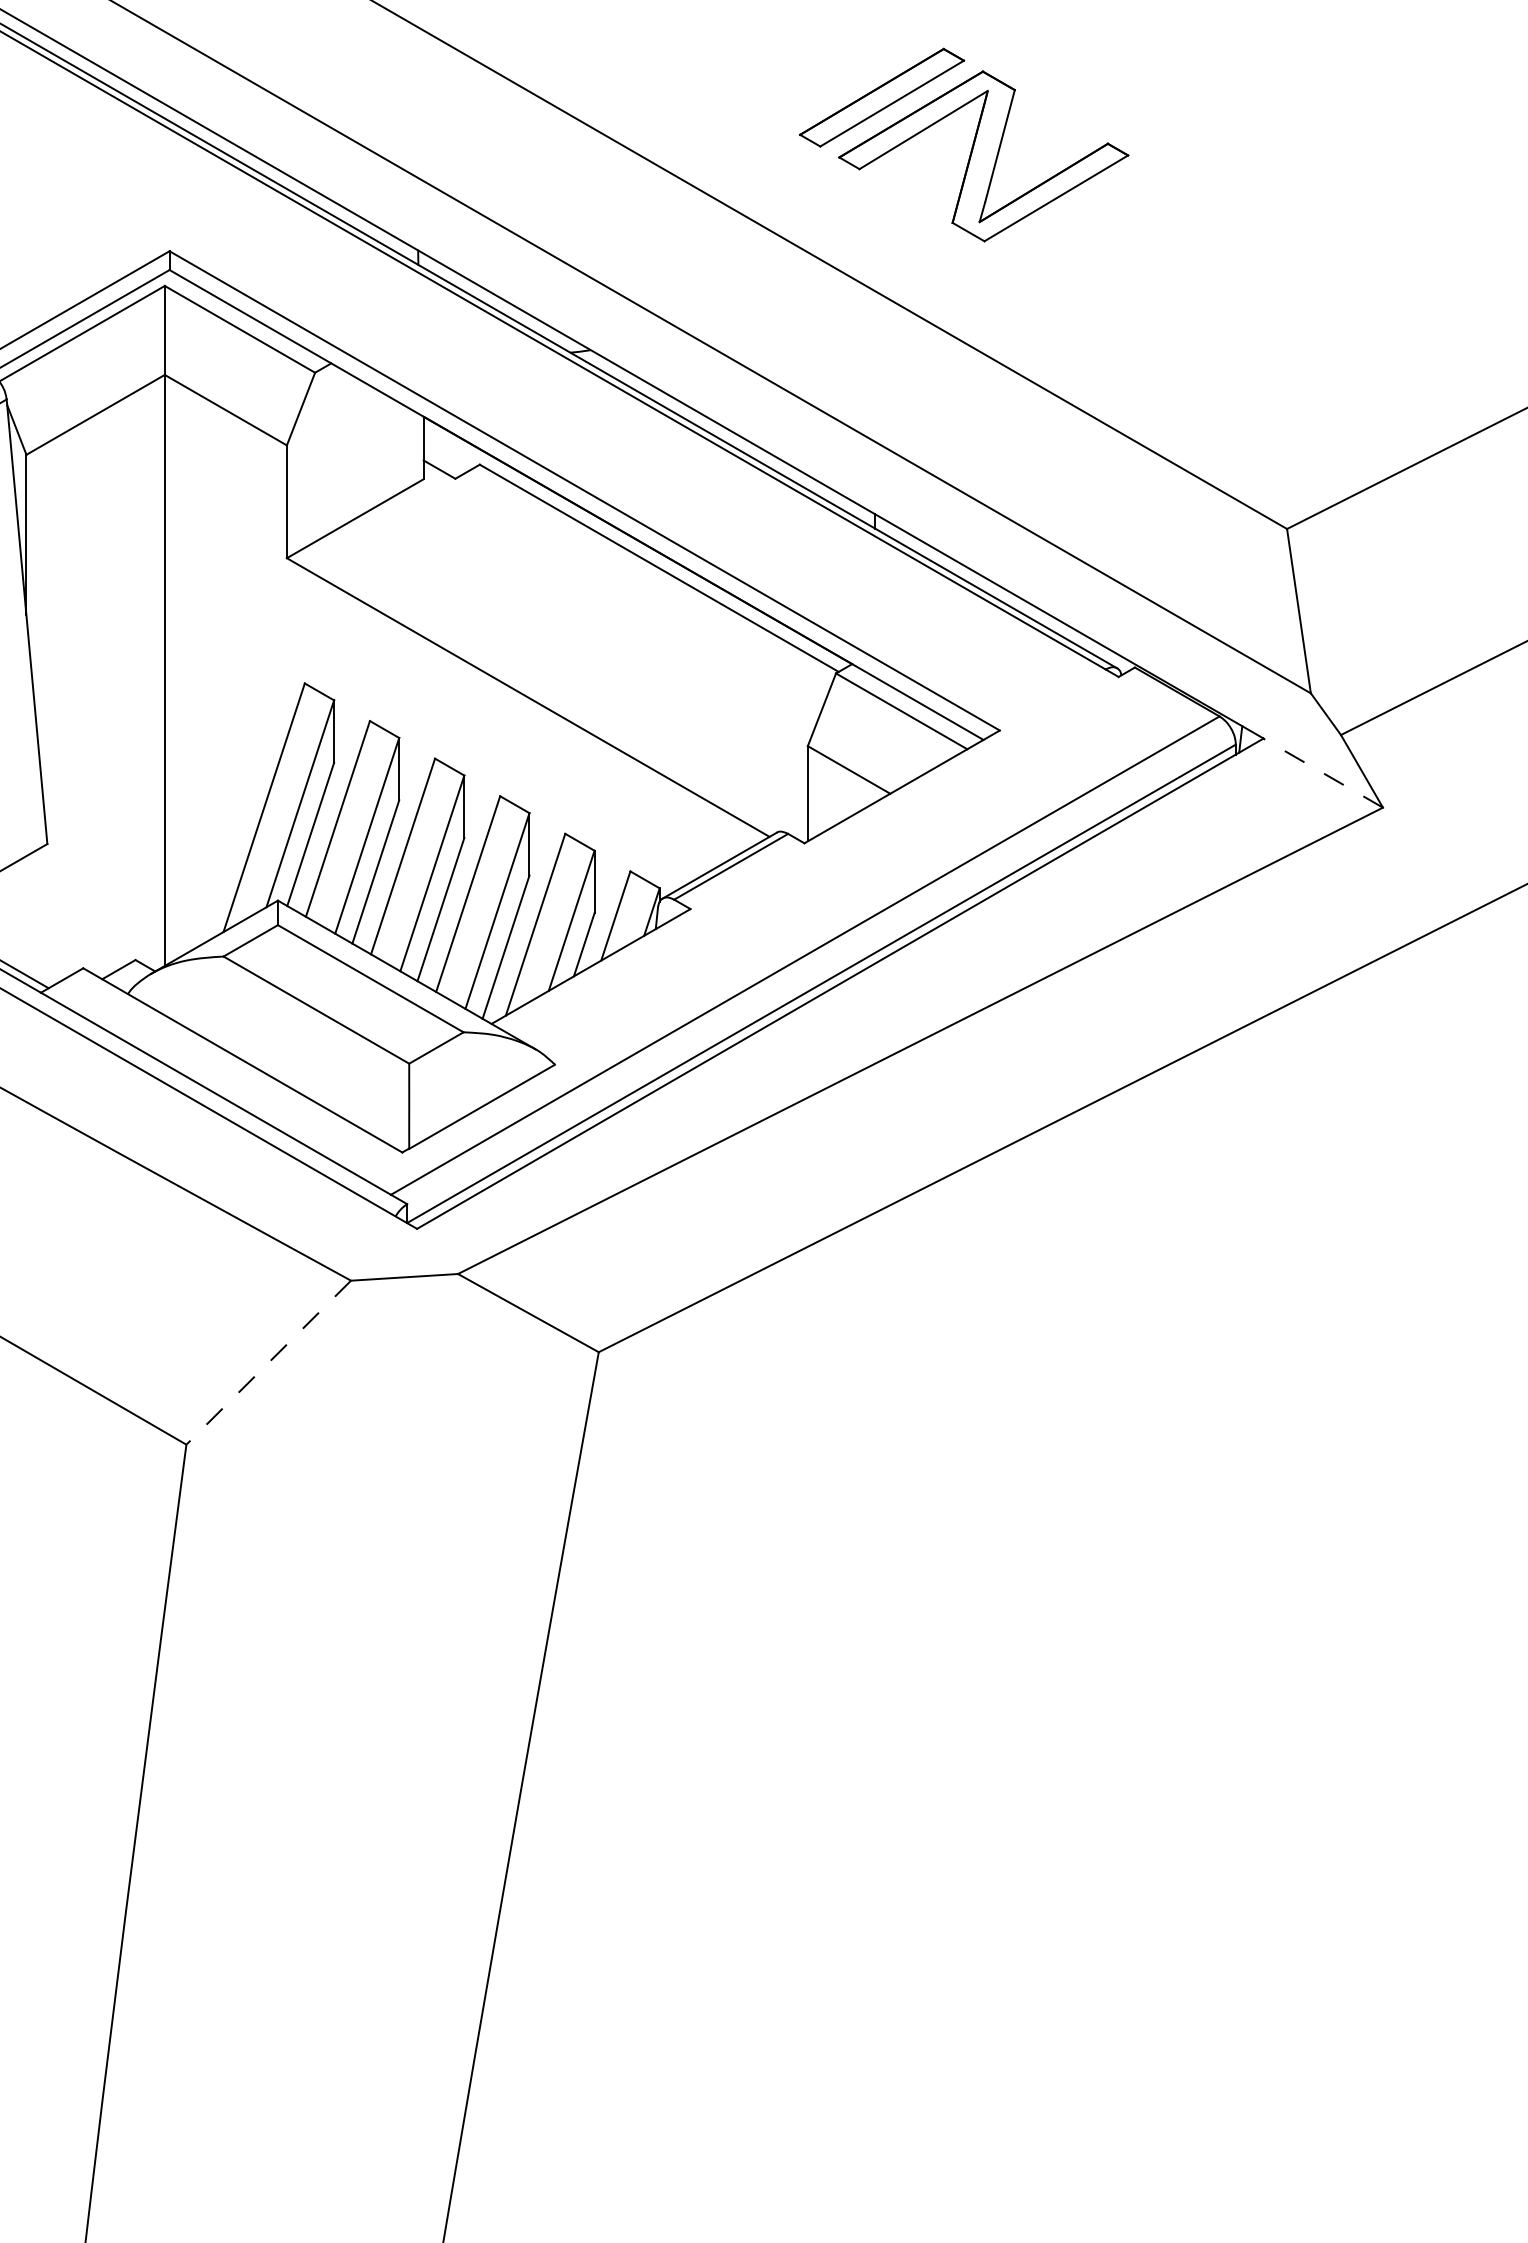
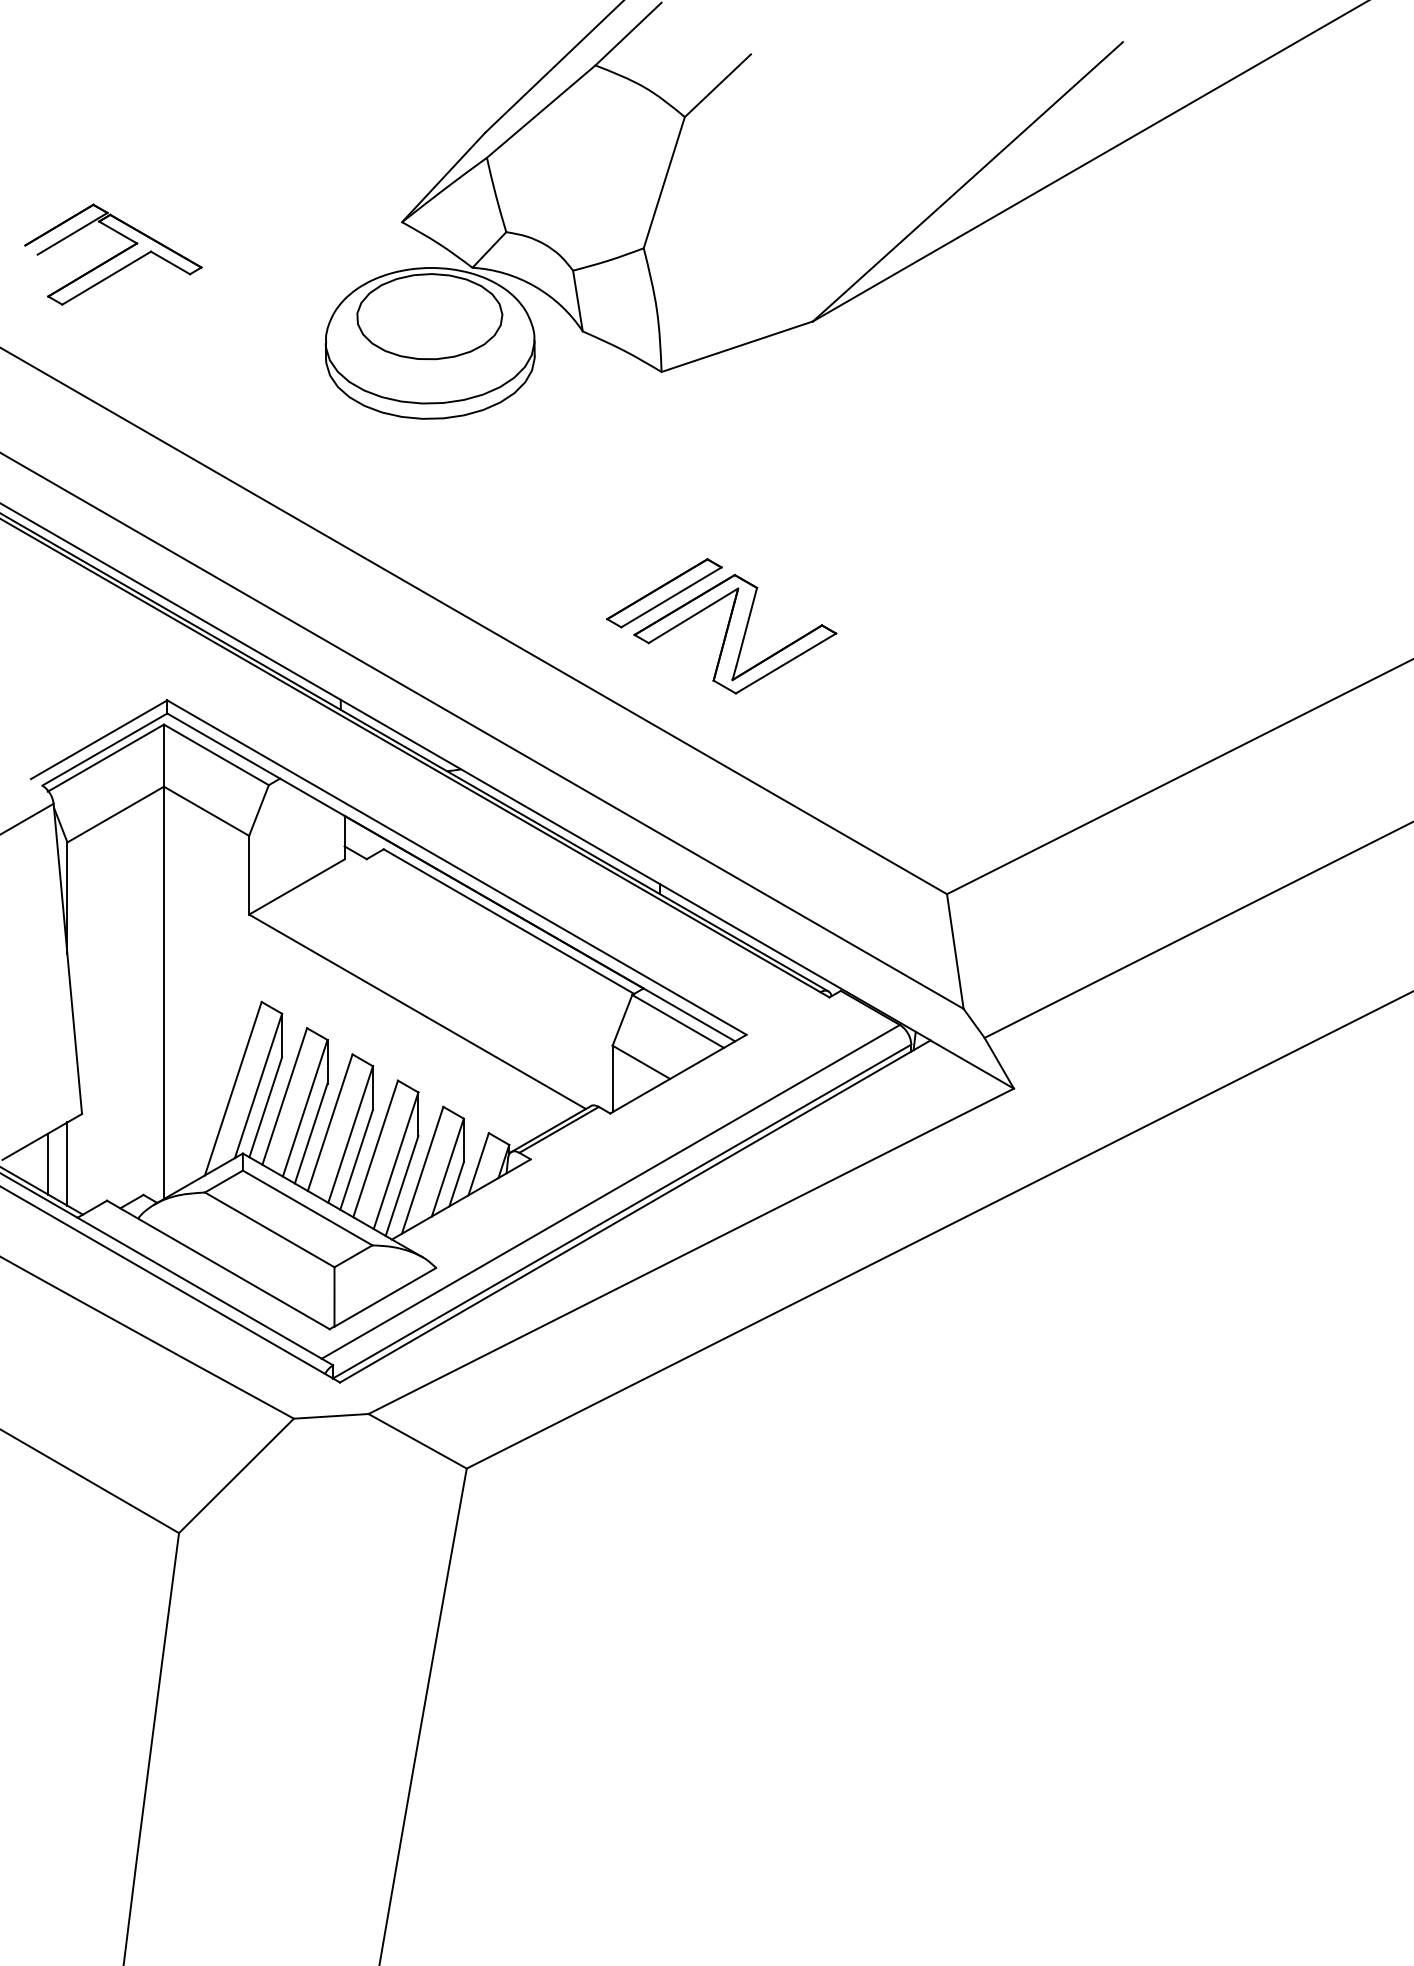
line: (1322, 773) -> (971, 1064), dashed -> solid
line: (26, 914) -> (67, 1163), added
line: (268, 1363) -> (236, 1476), dashed -> solid

